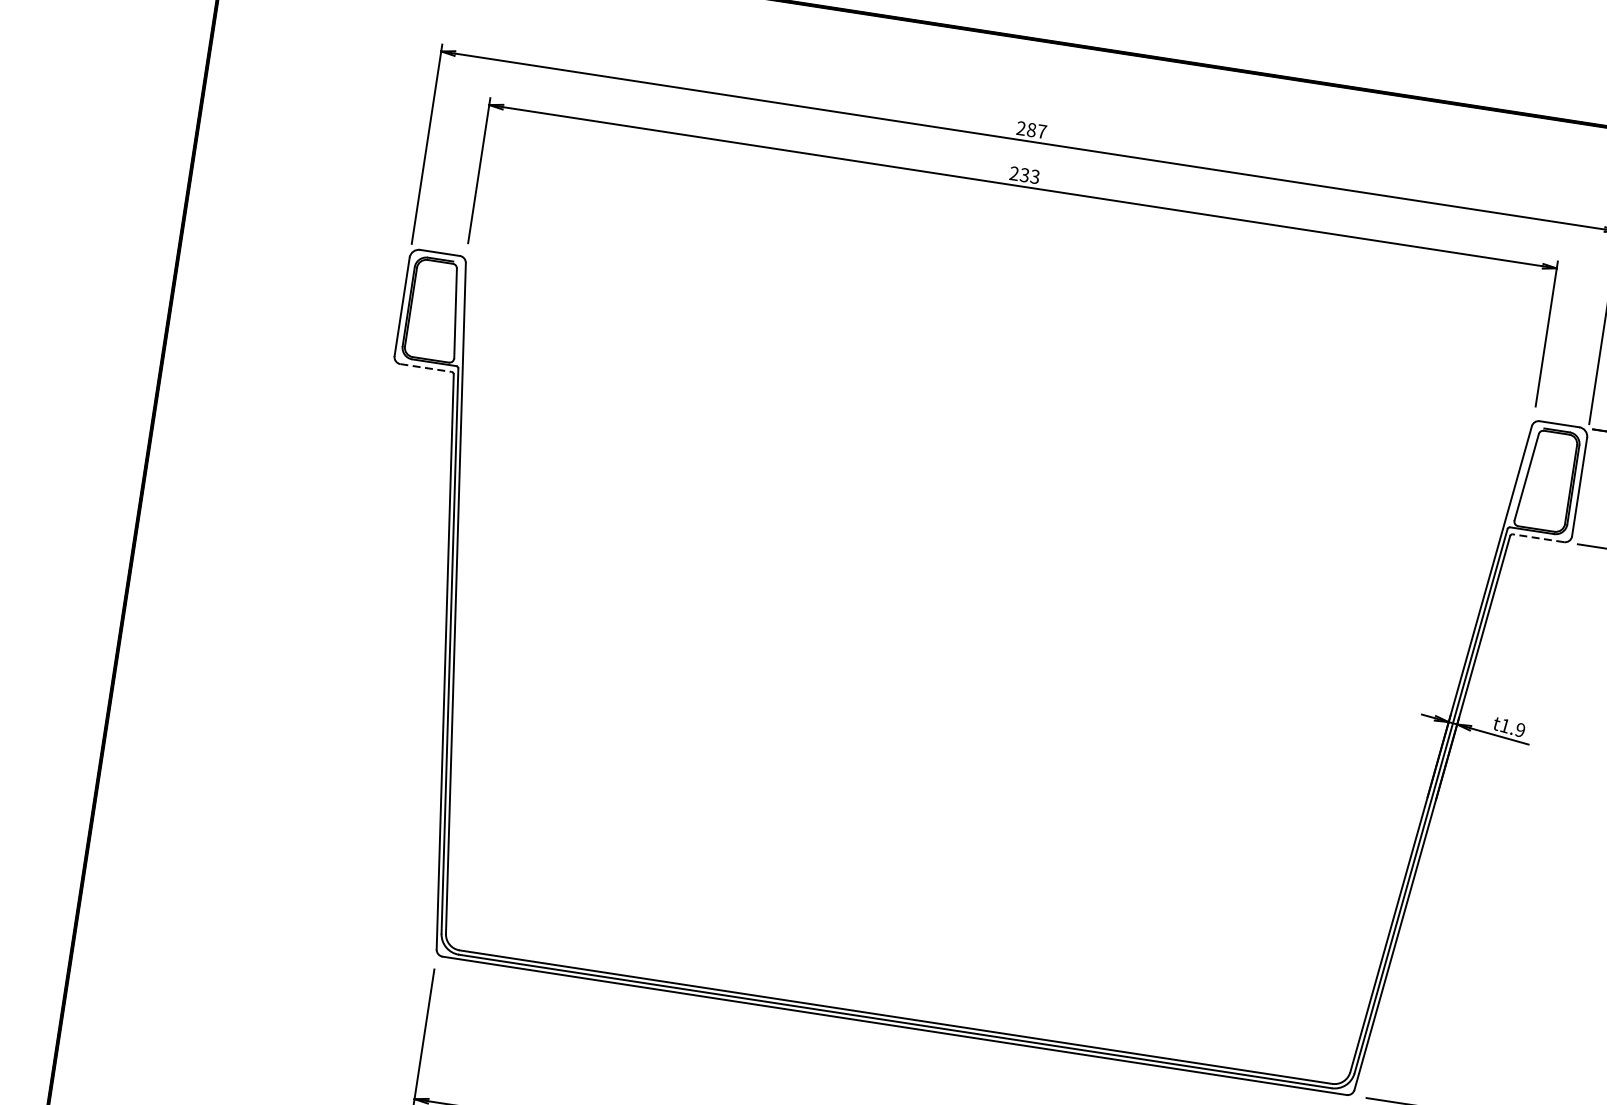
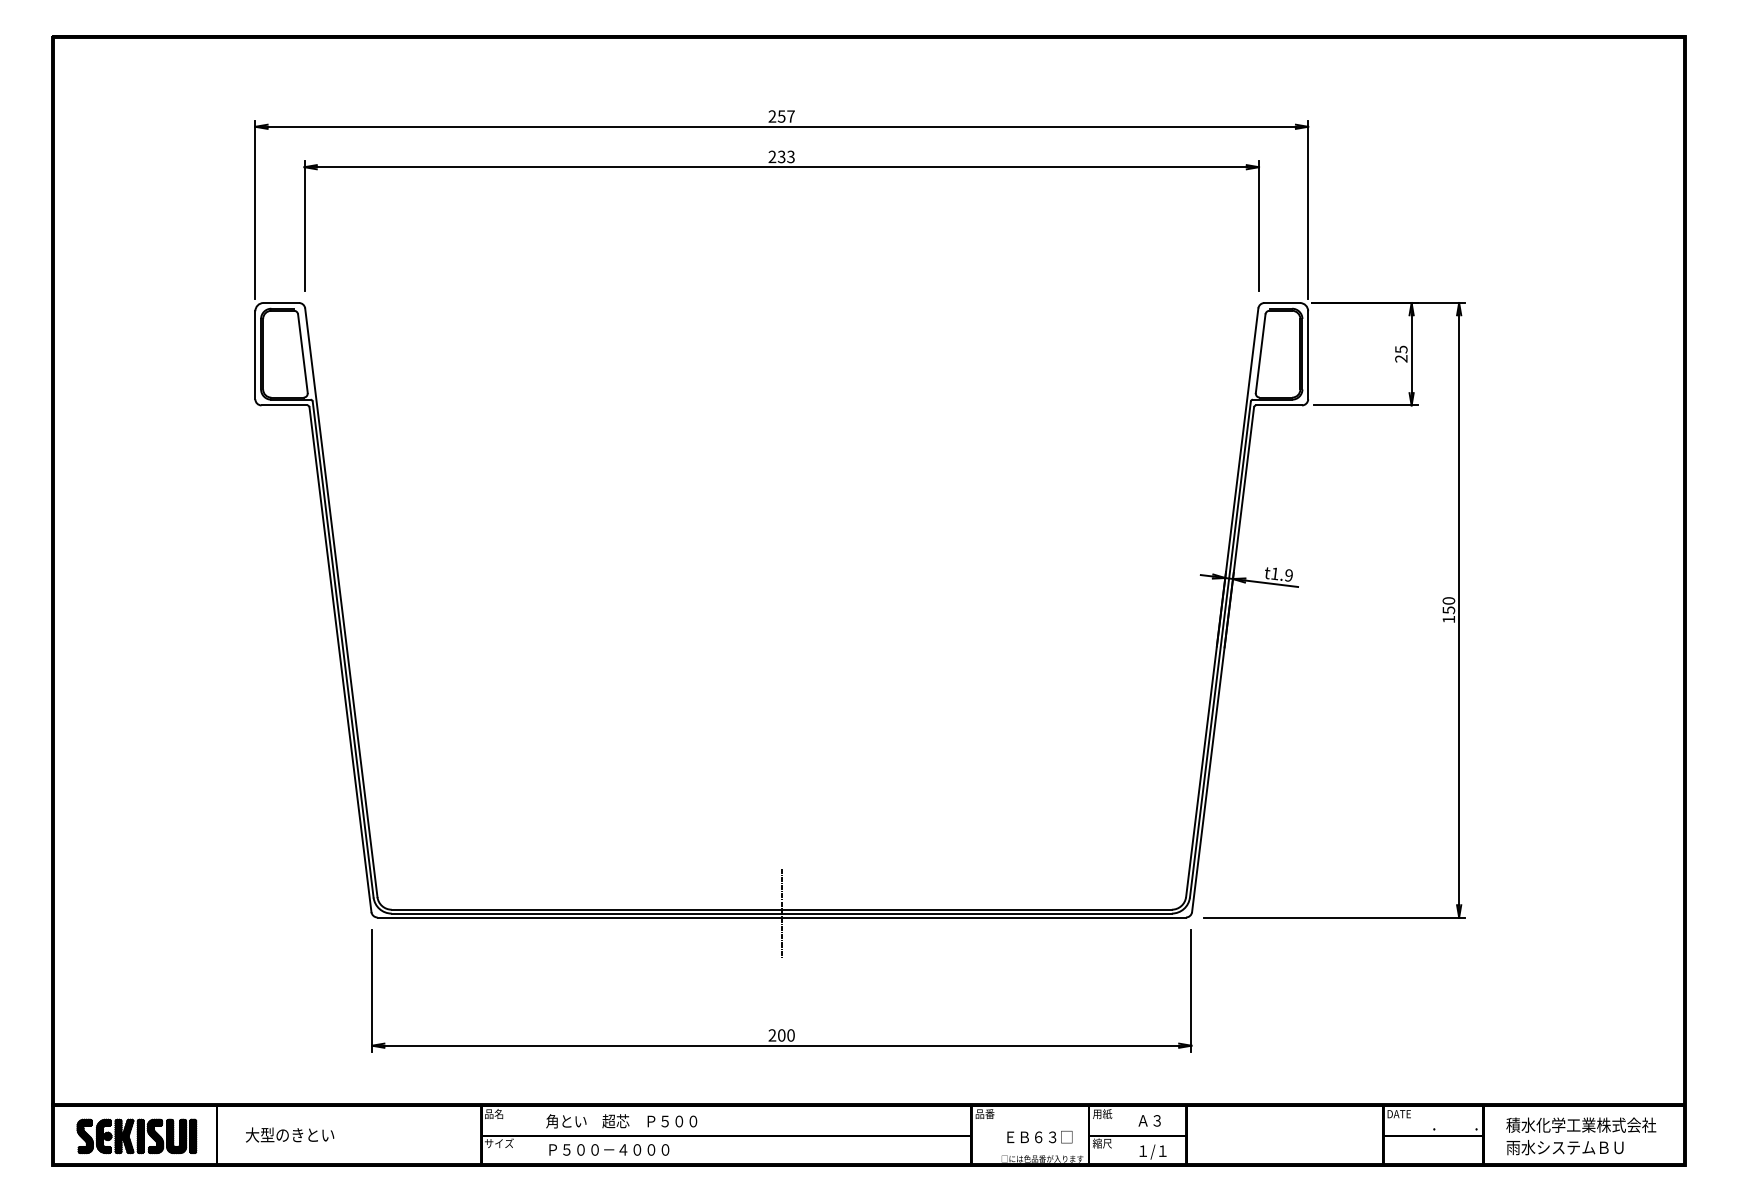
text: (1031, 129) -> (781, 116), 287 -> 257
line: (426, 368) -> (284, 405), dashed -> solid
line: (1538, 538) -> (1279, 405), dashed -> solid
line: (895, 1021) -> (781, 913), added

